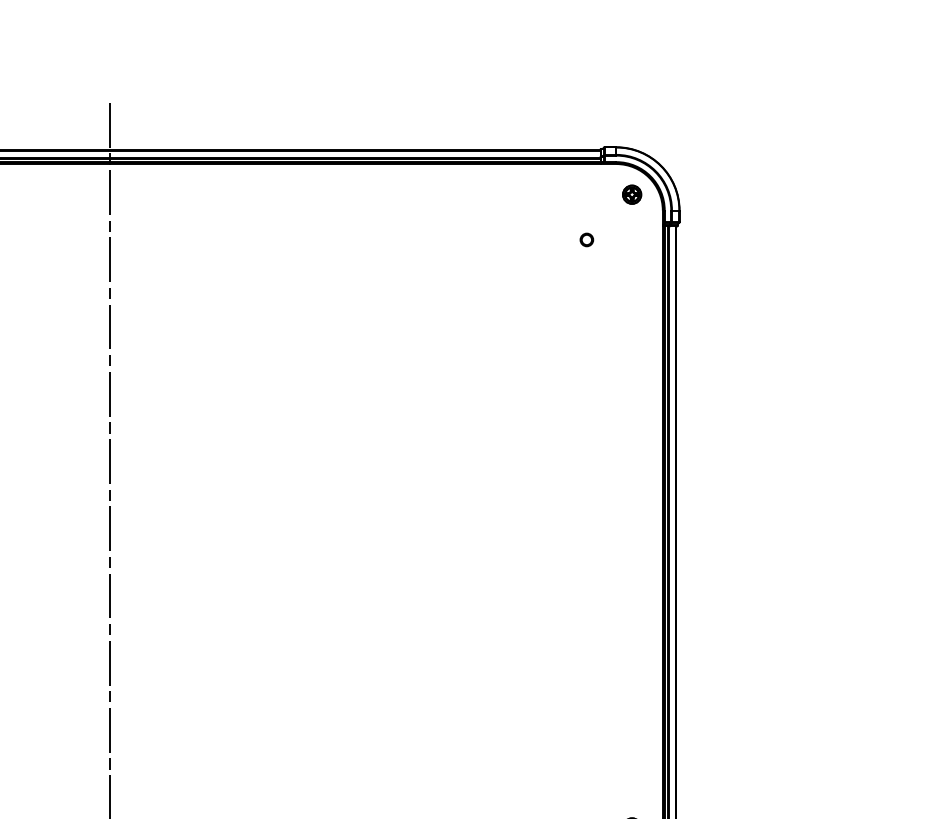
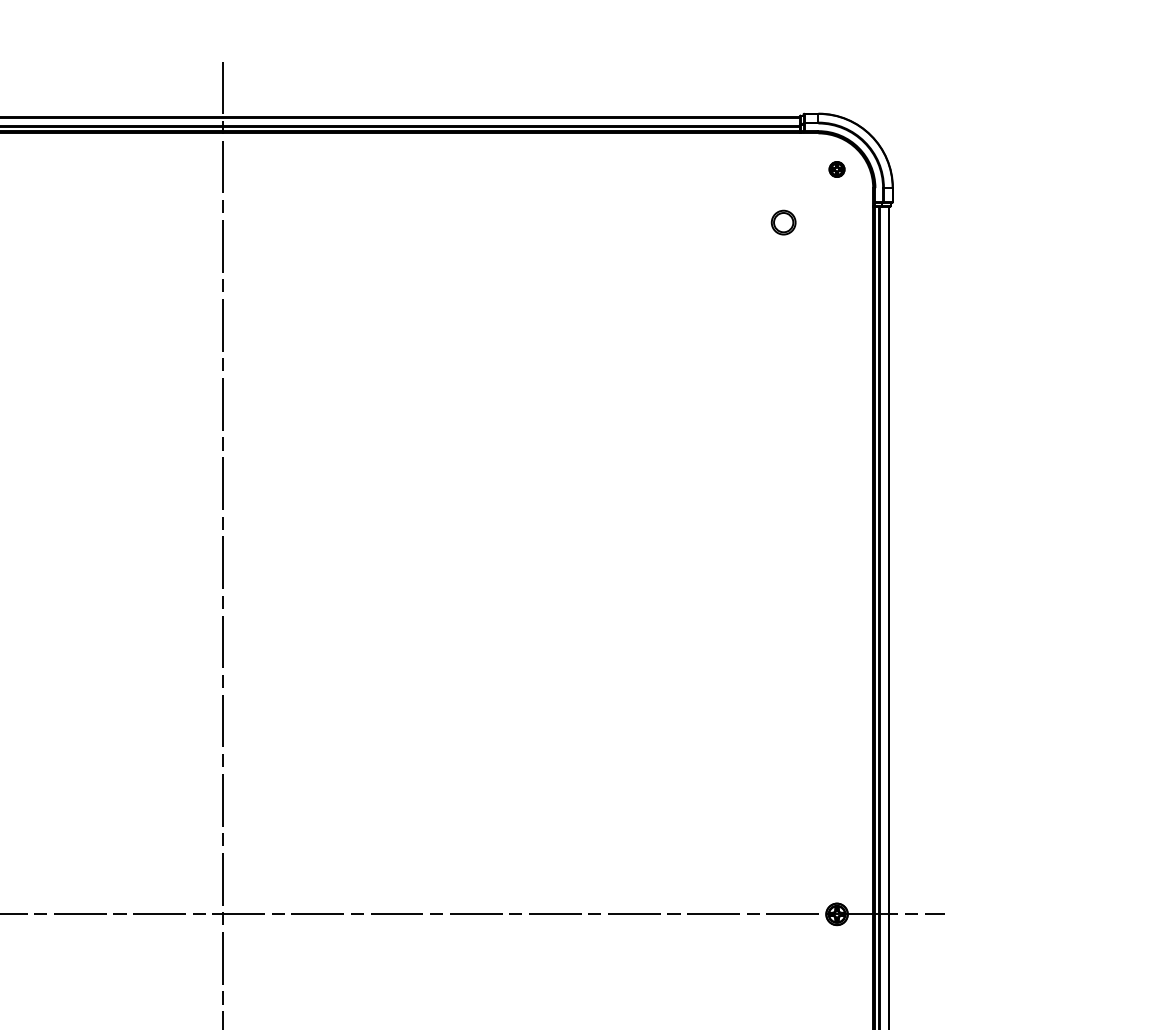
part: (631, 194) -> (836, 169), size x0.7
part: (586, 239) -> (783, 222), size x1.6

